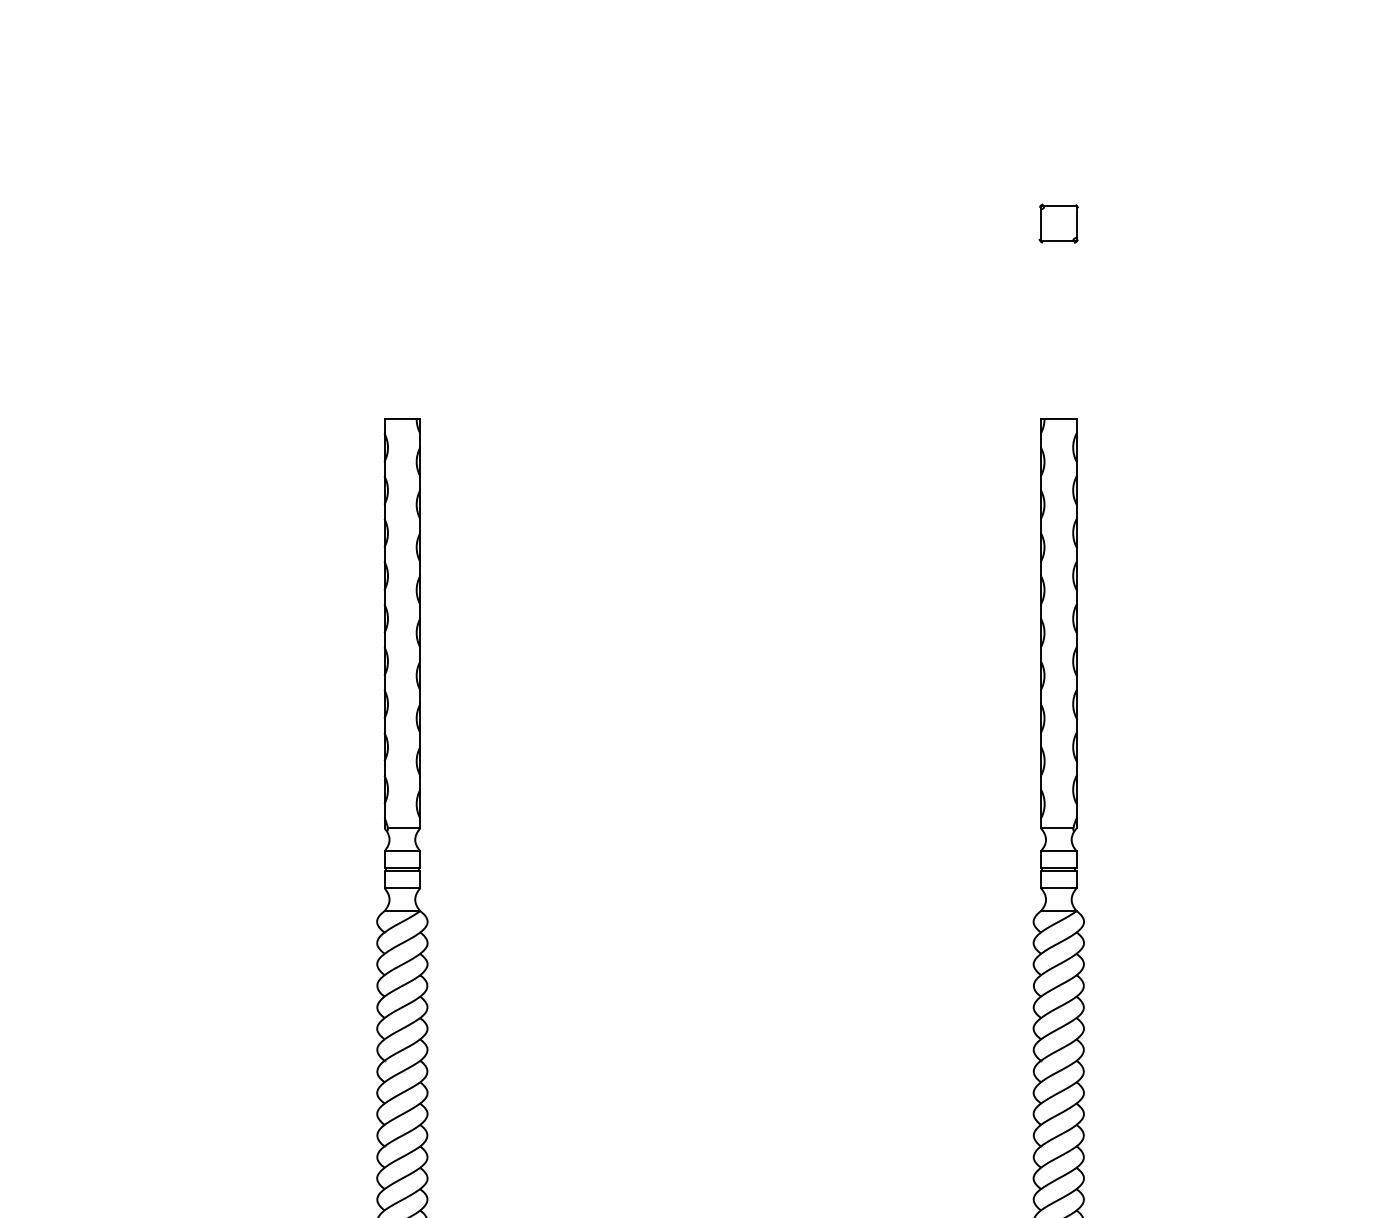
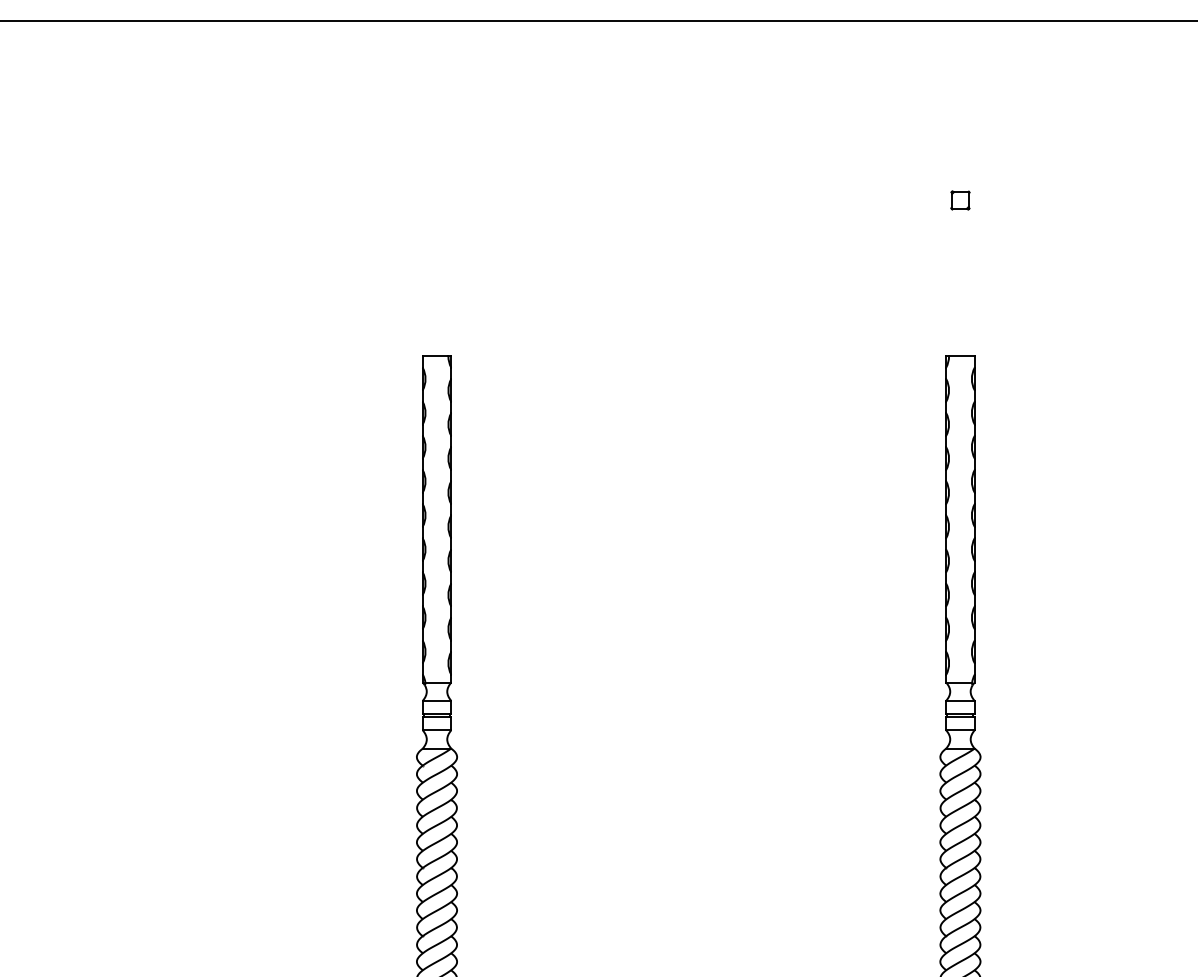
part: (1058, 223) -> (960, 200), size x0.6

